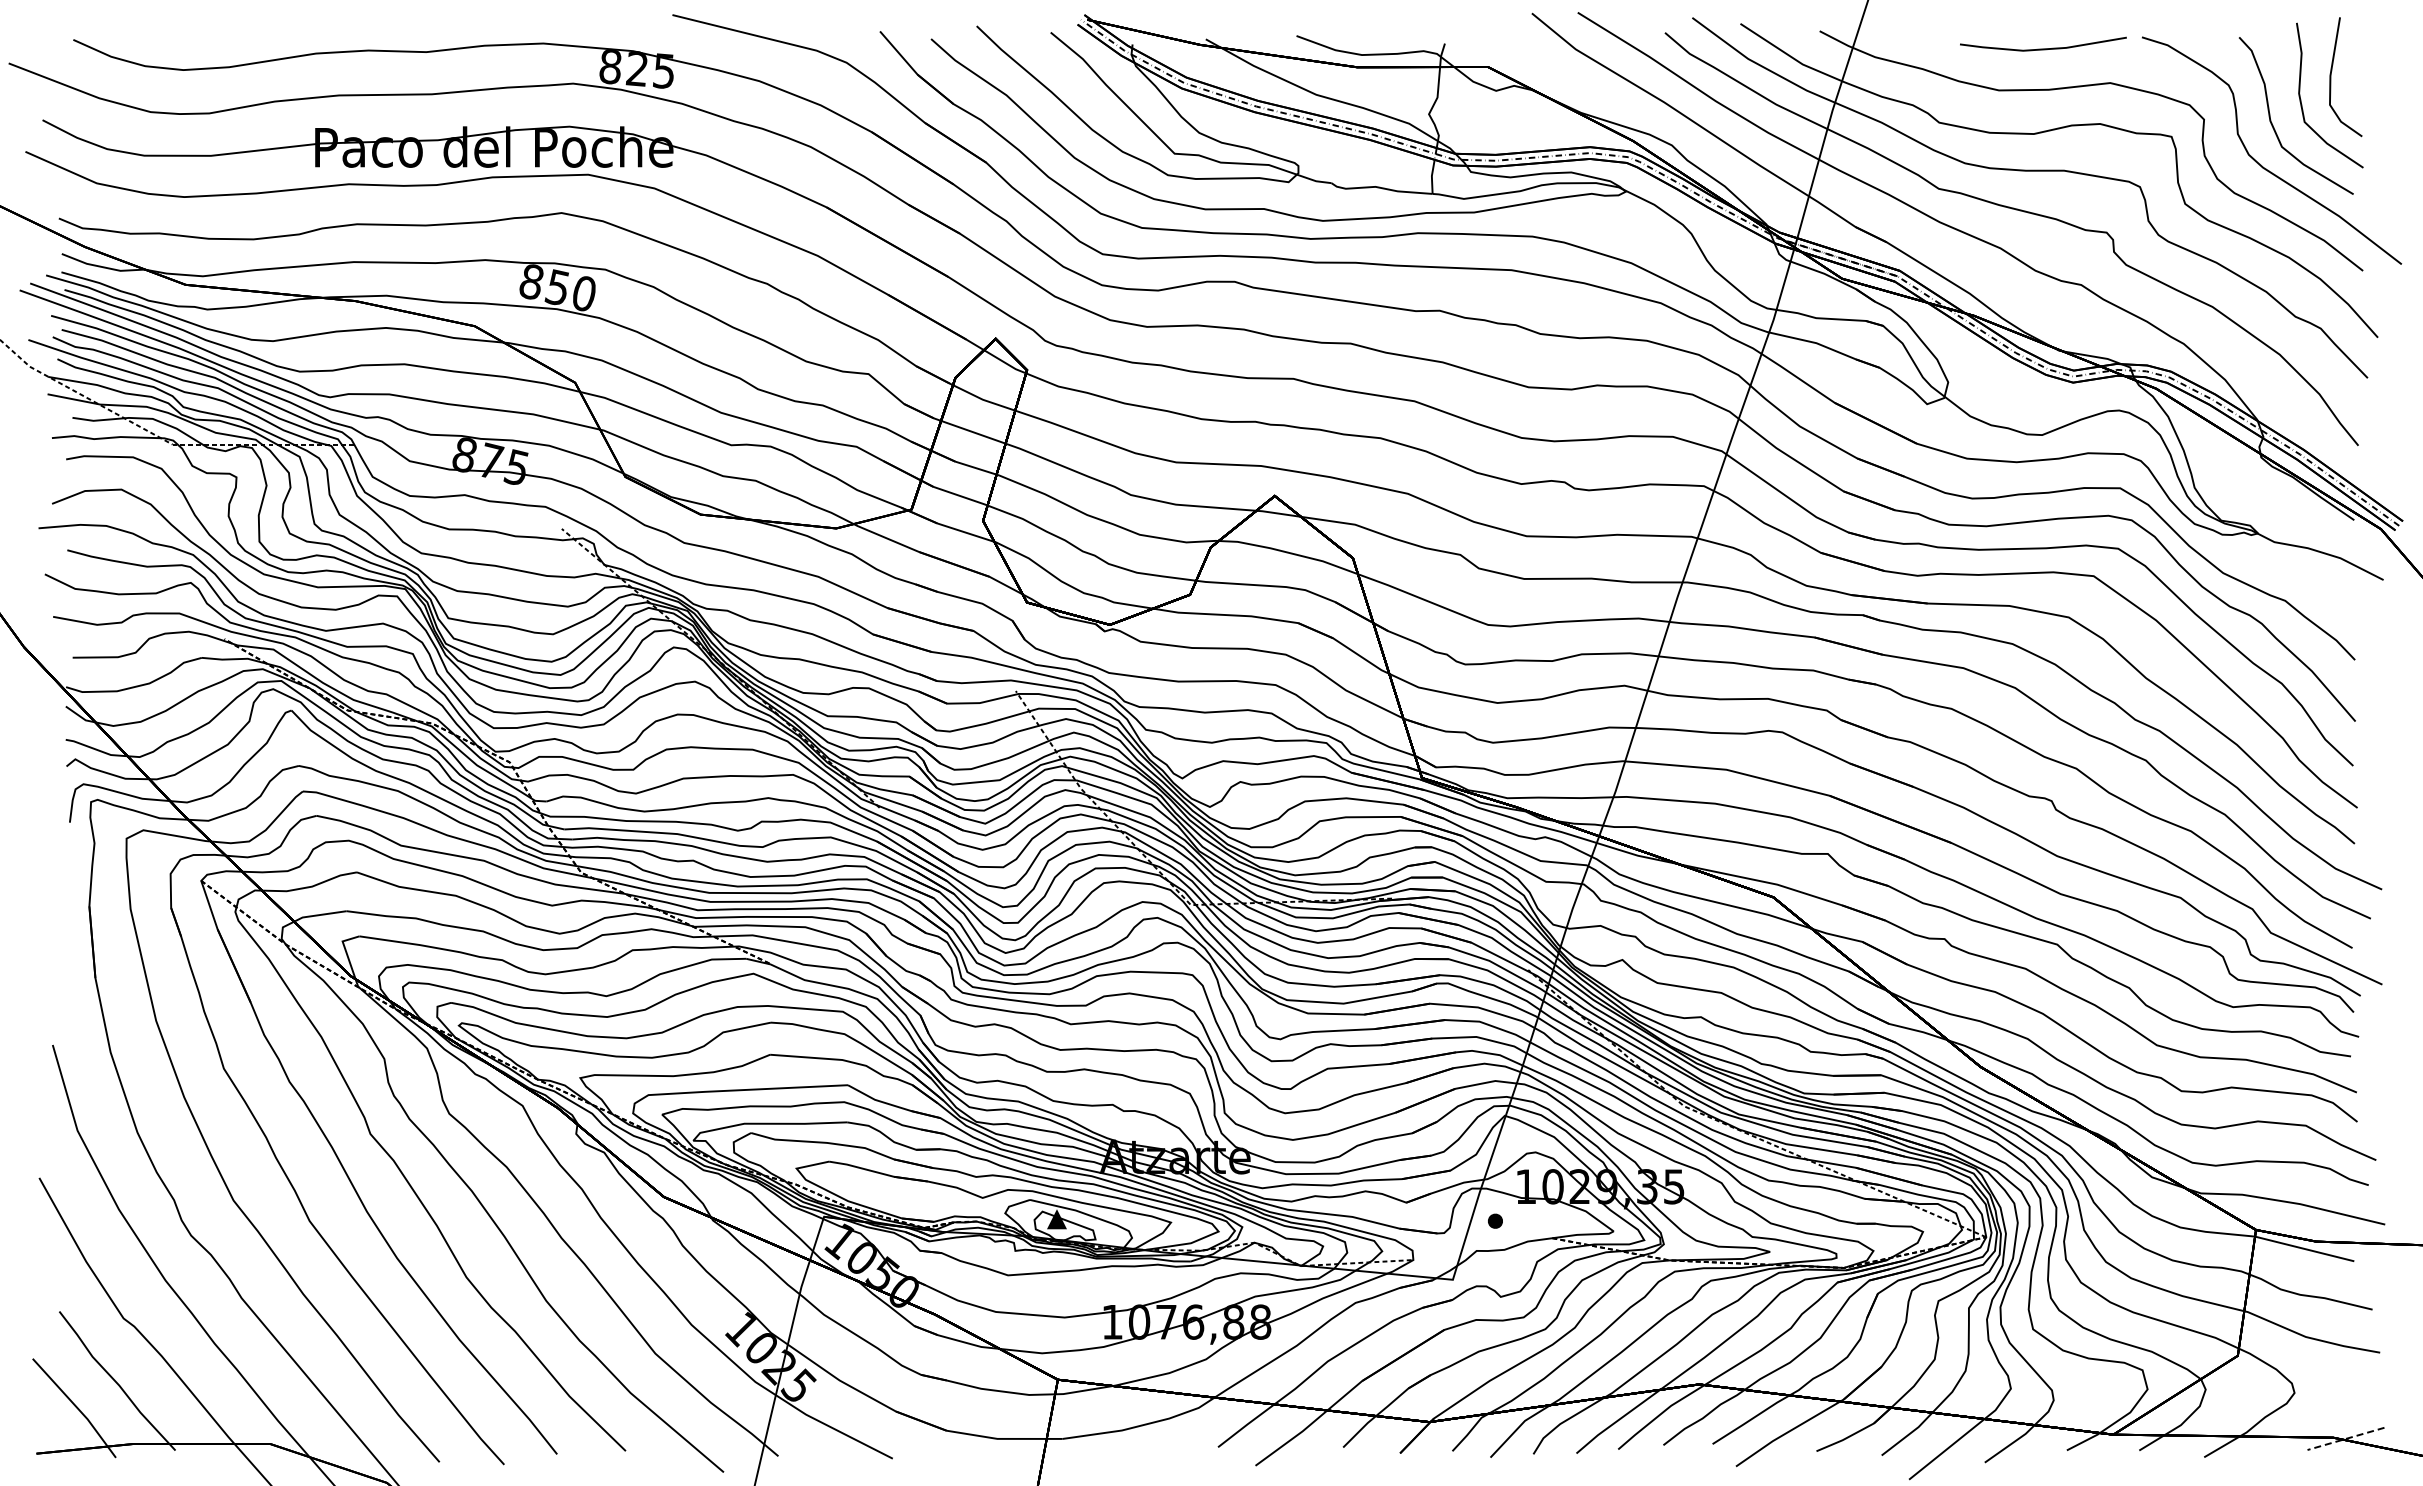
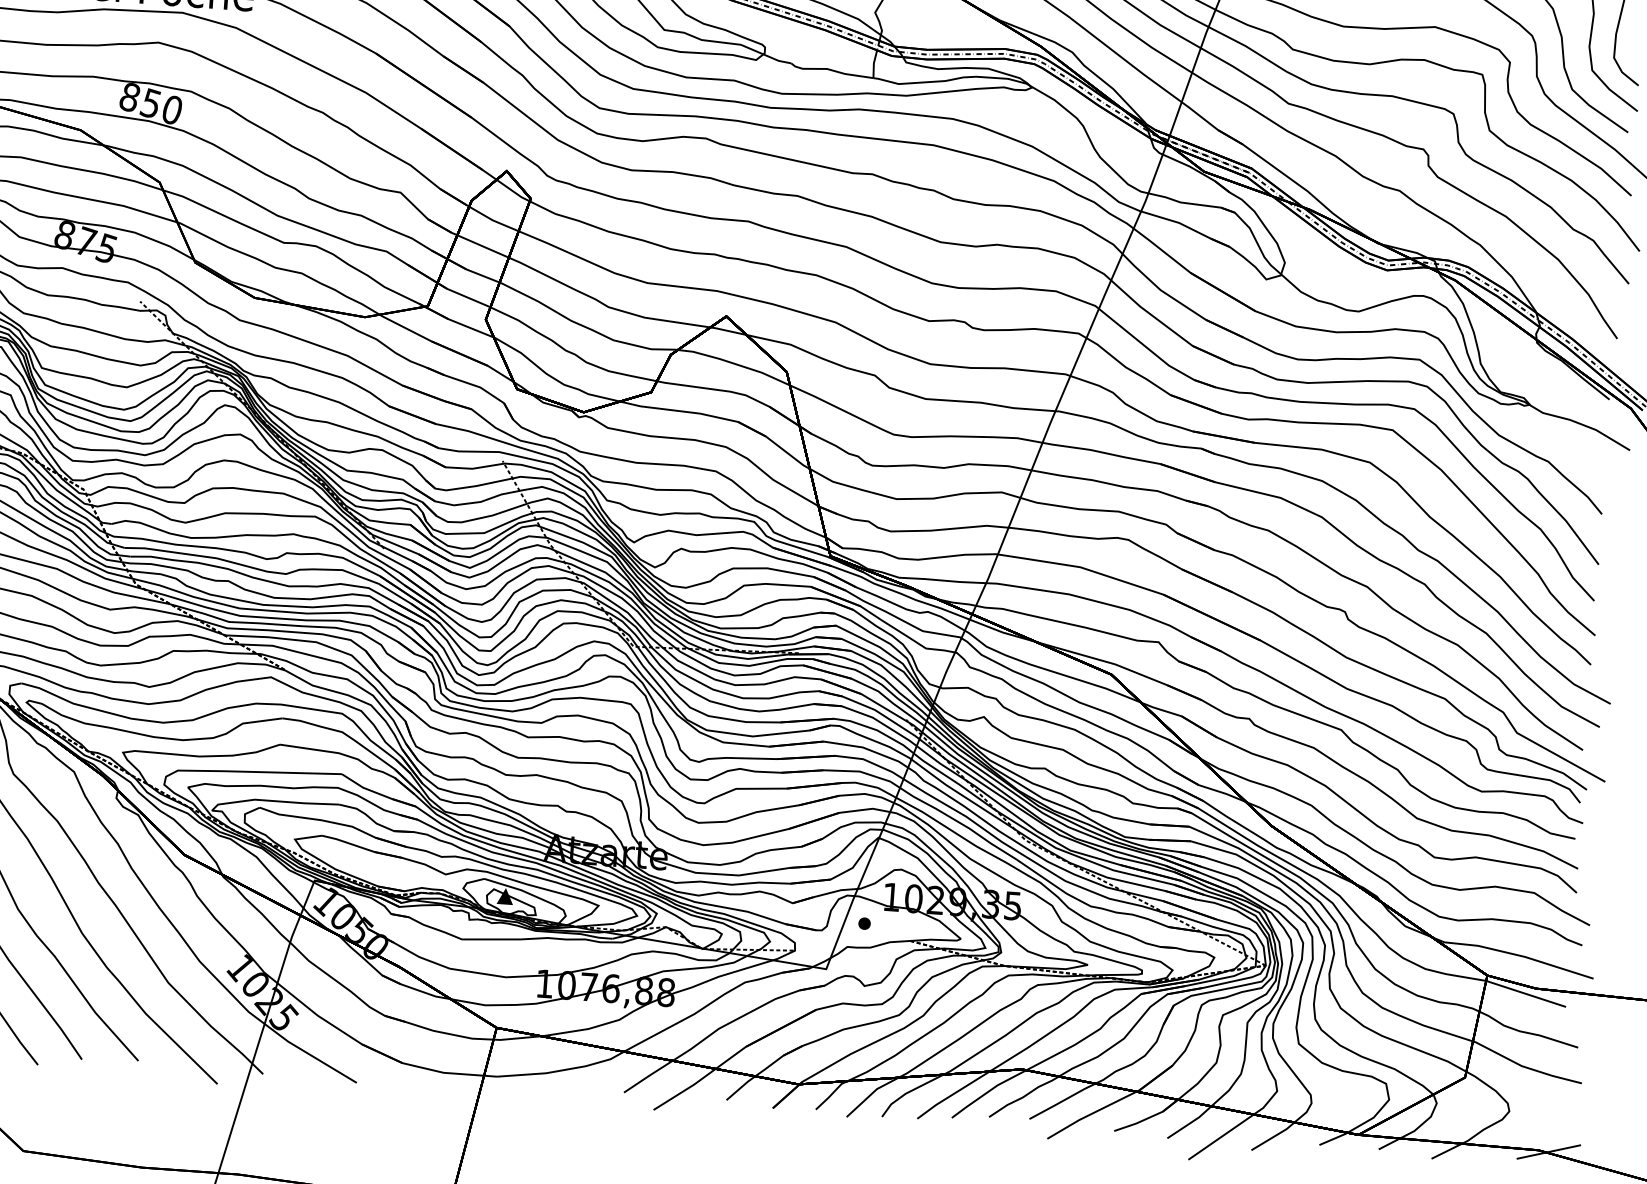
line: (2345, 1439) -> (1548, 1152), dashed -> solid

